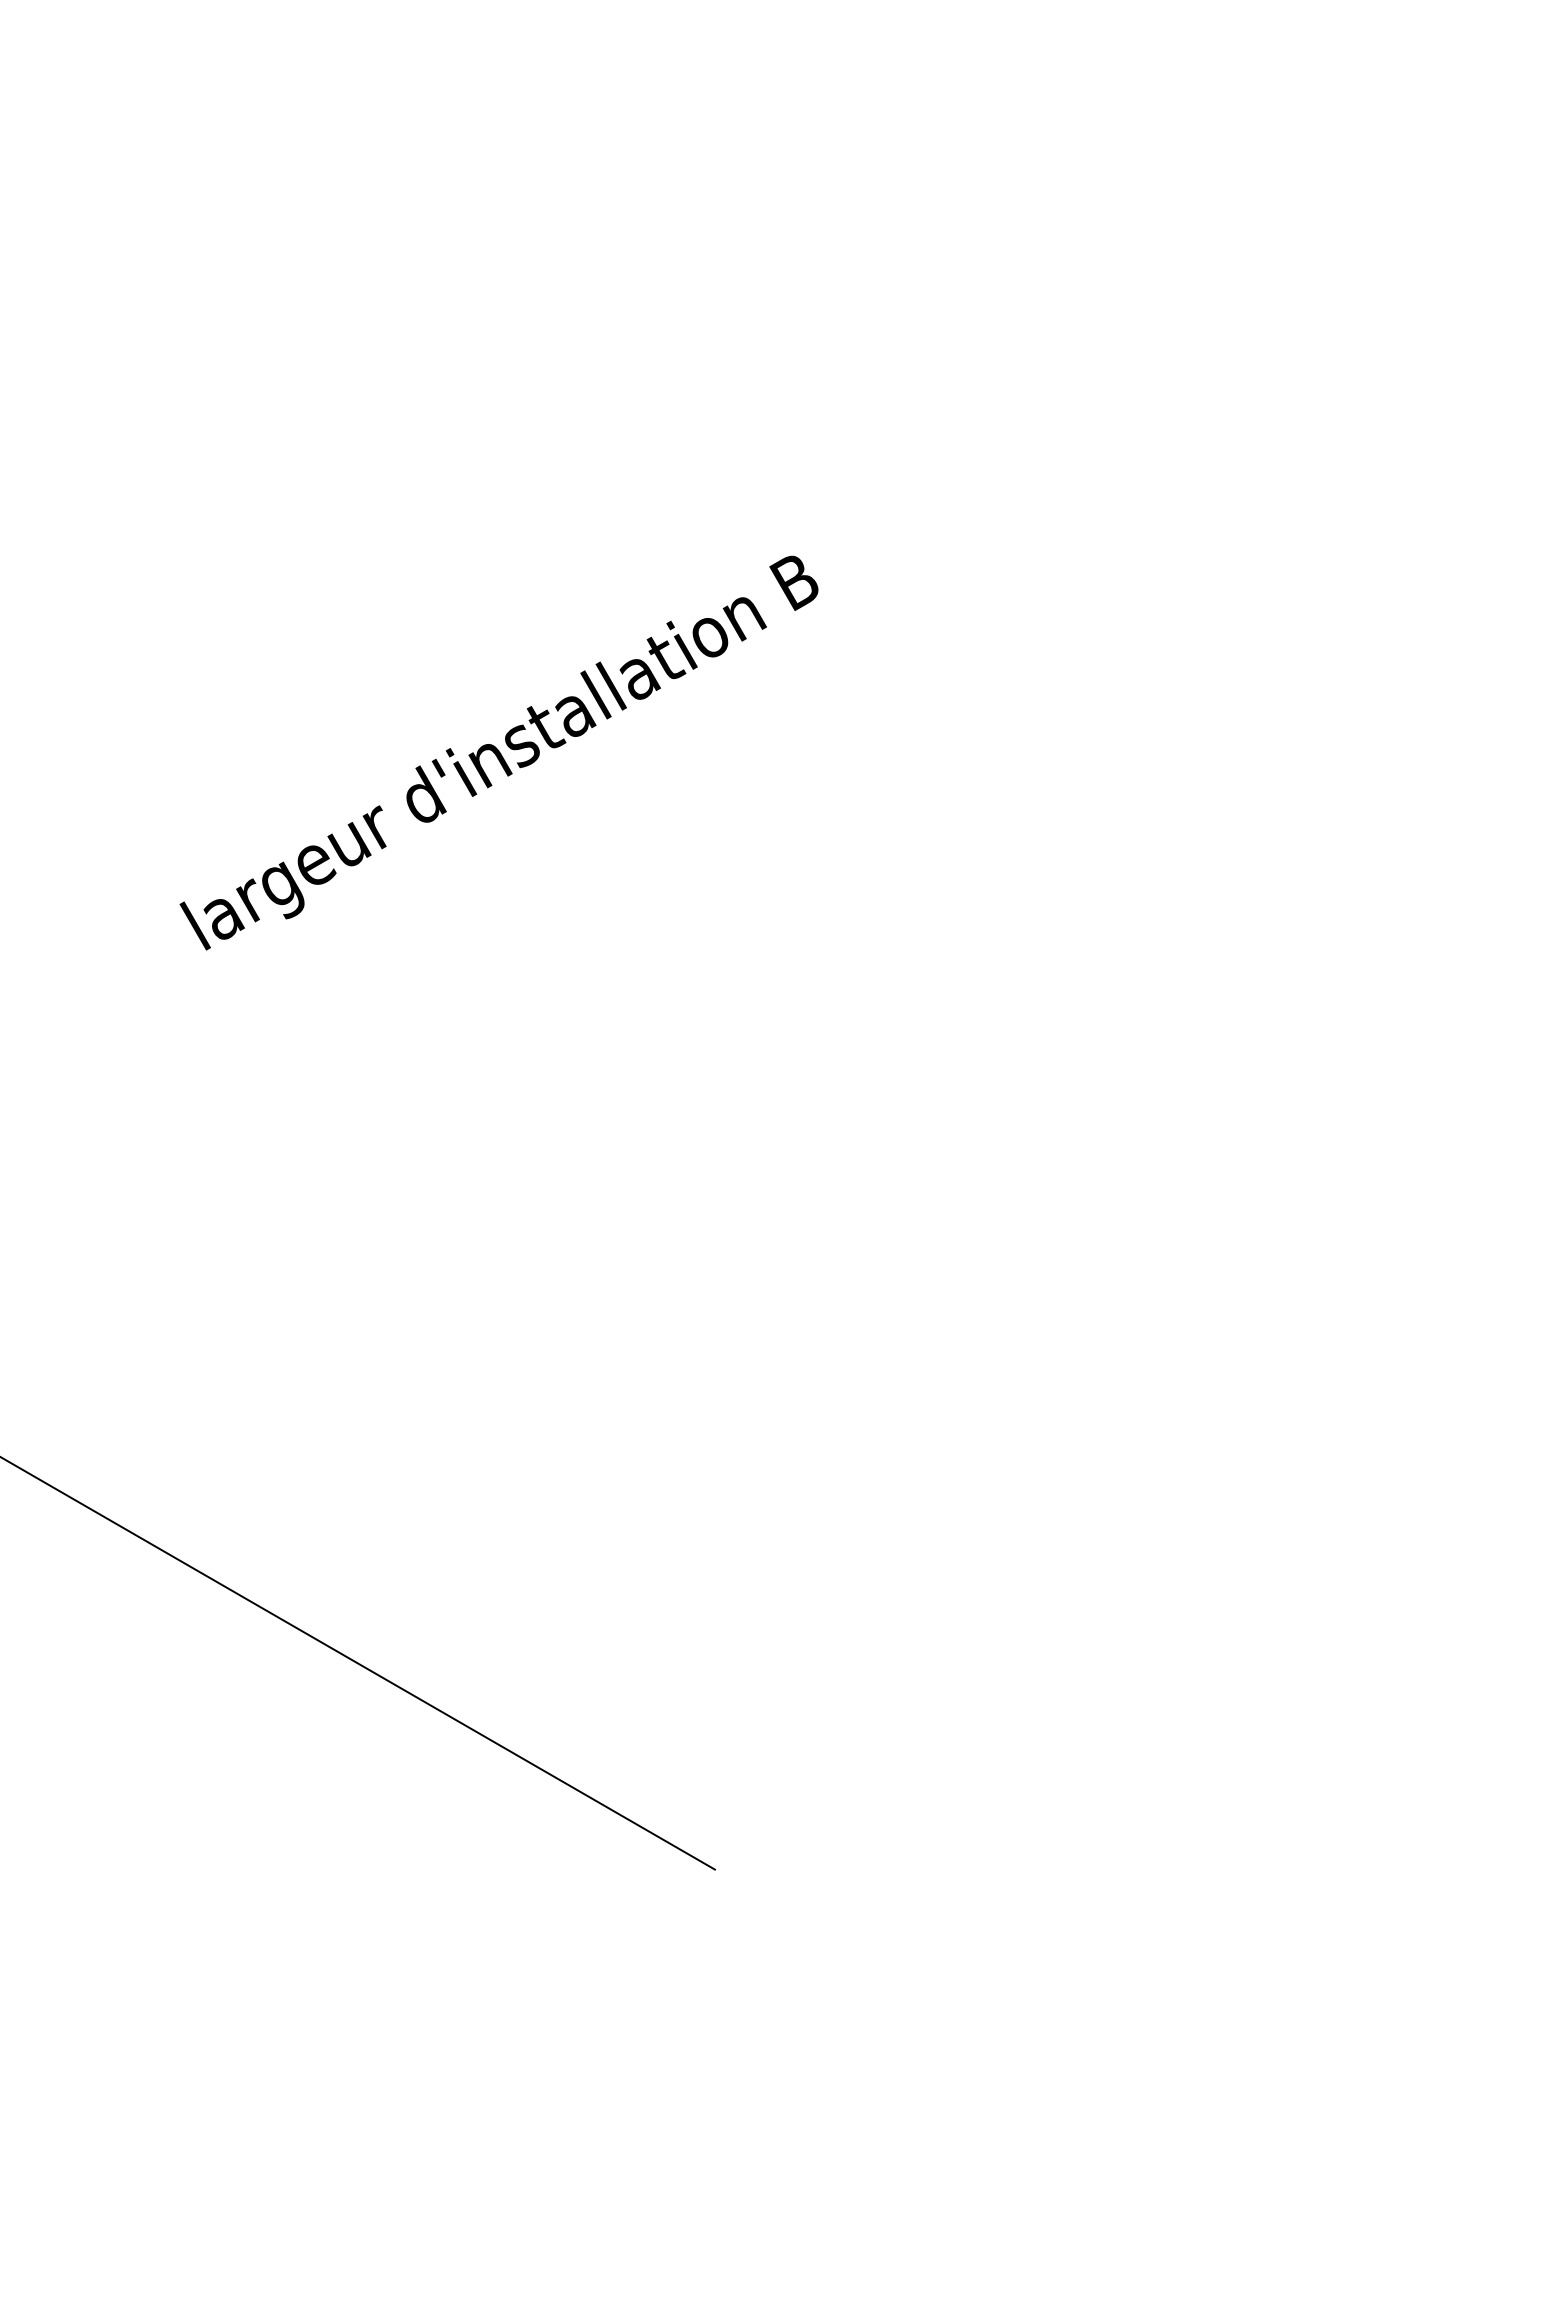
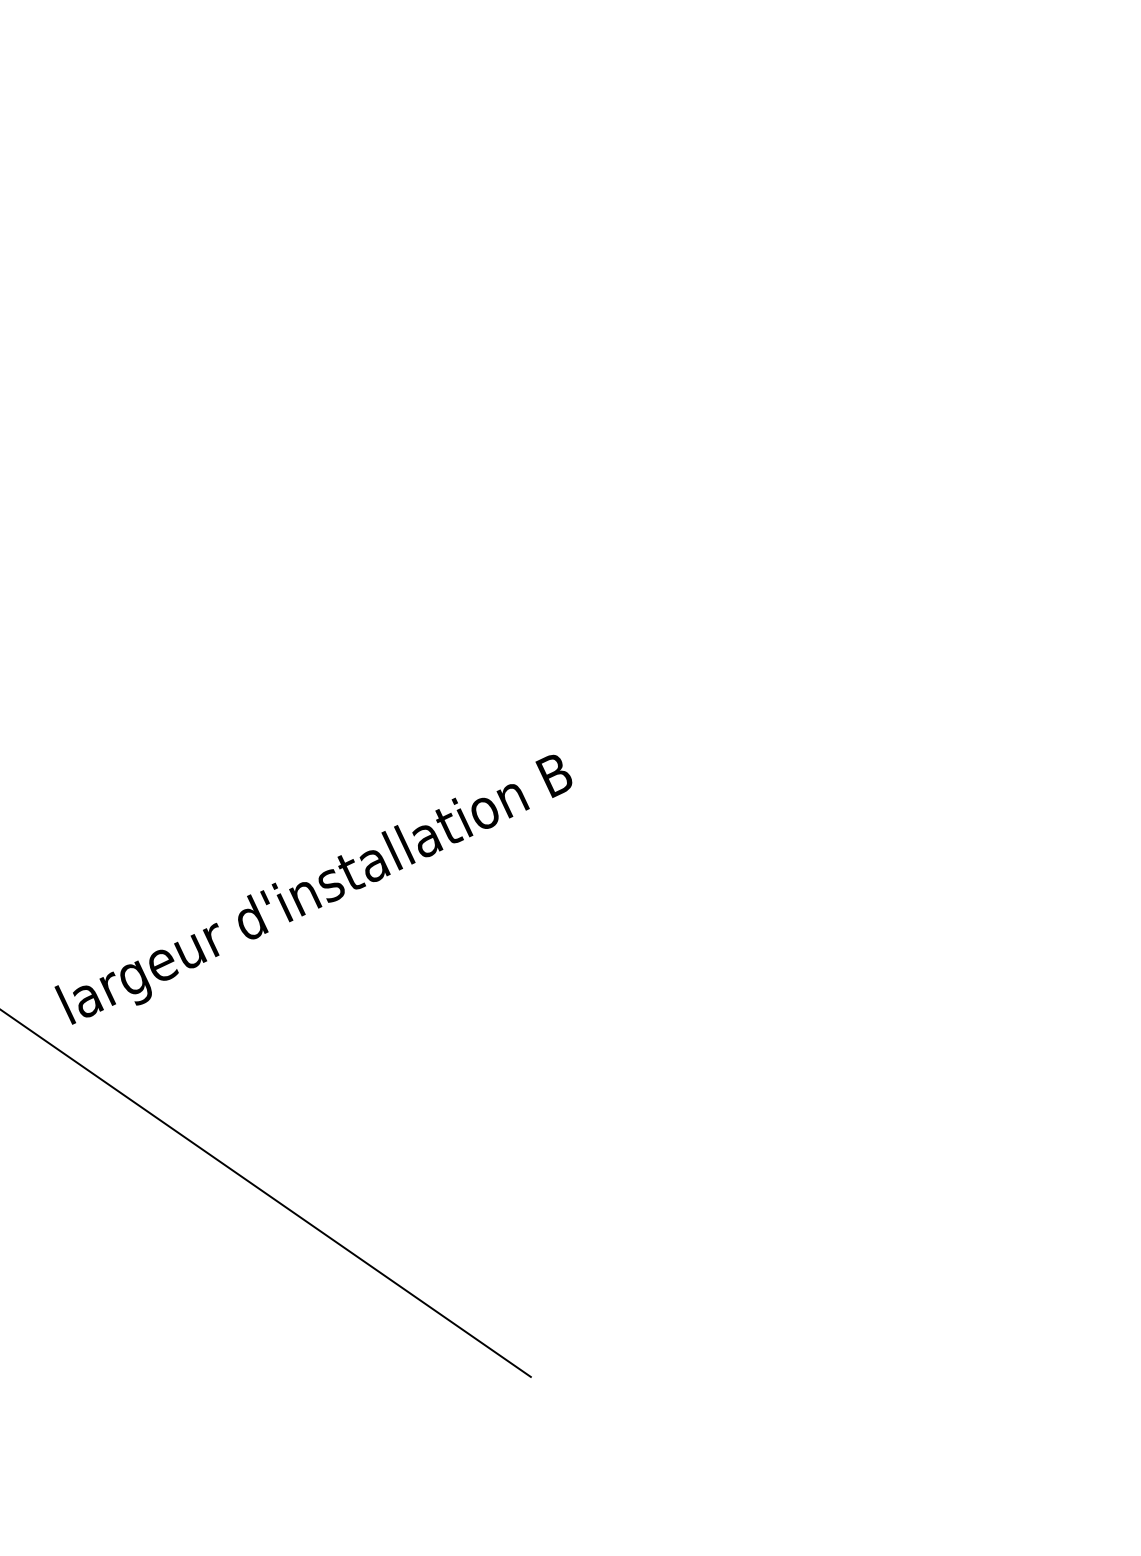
text: (498, 752) -> (312, 889), moved

